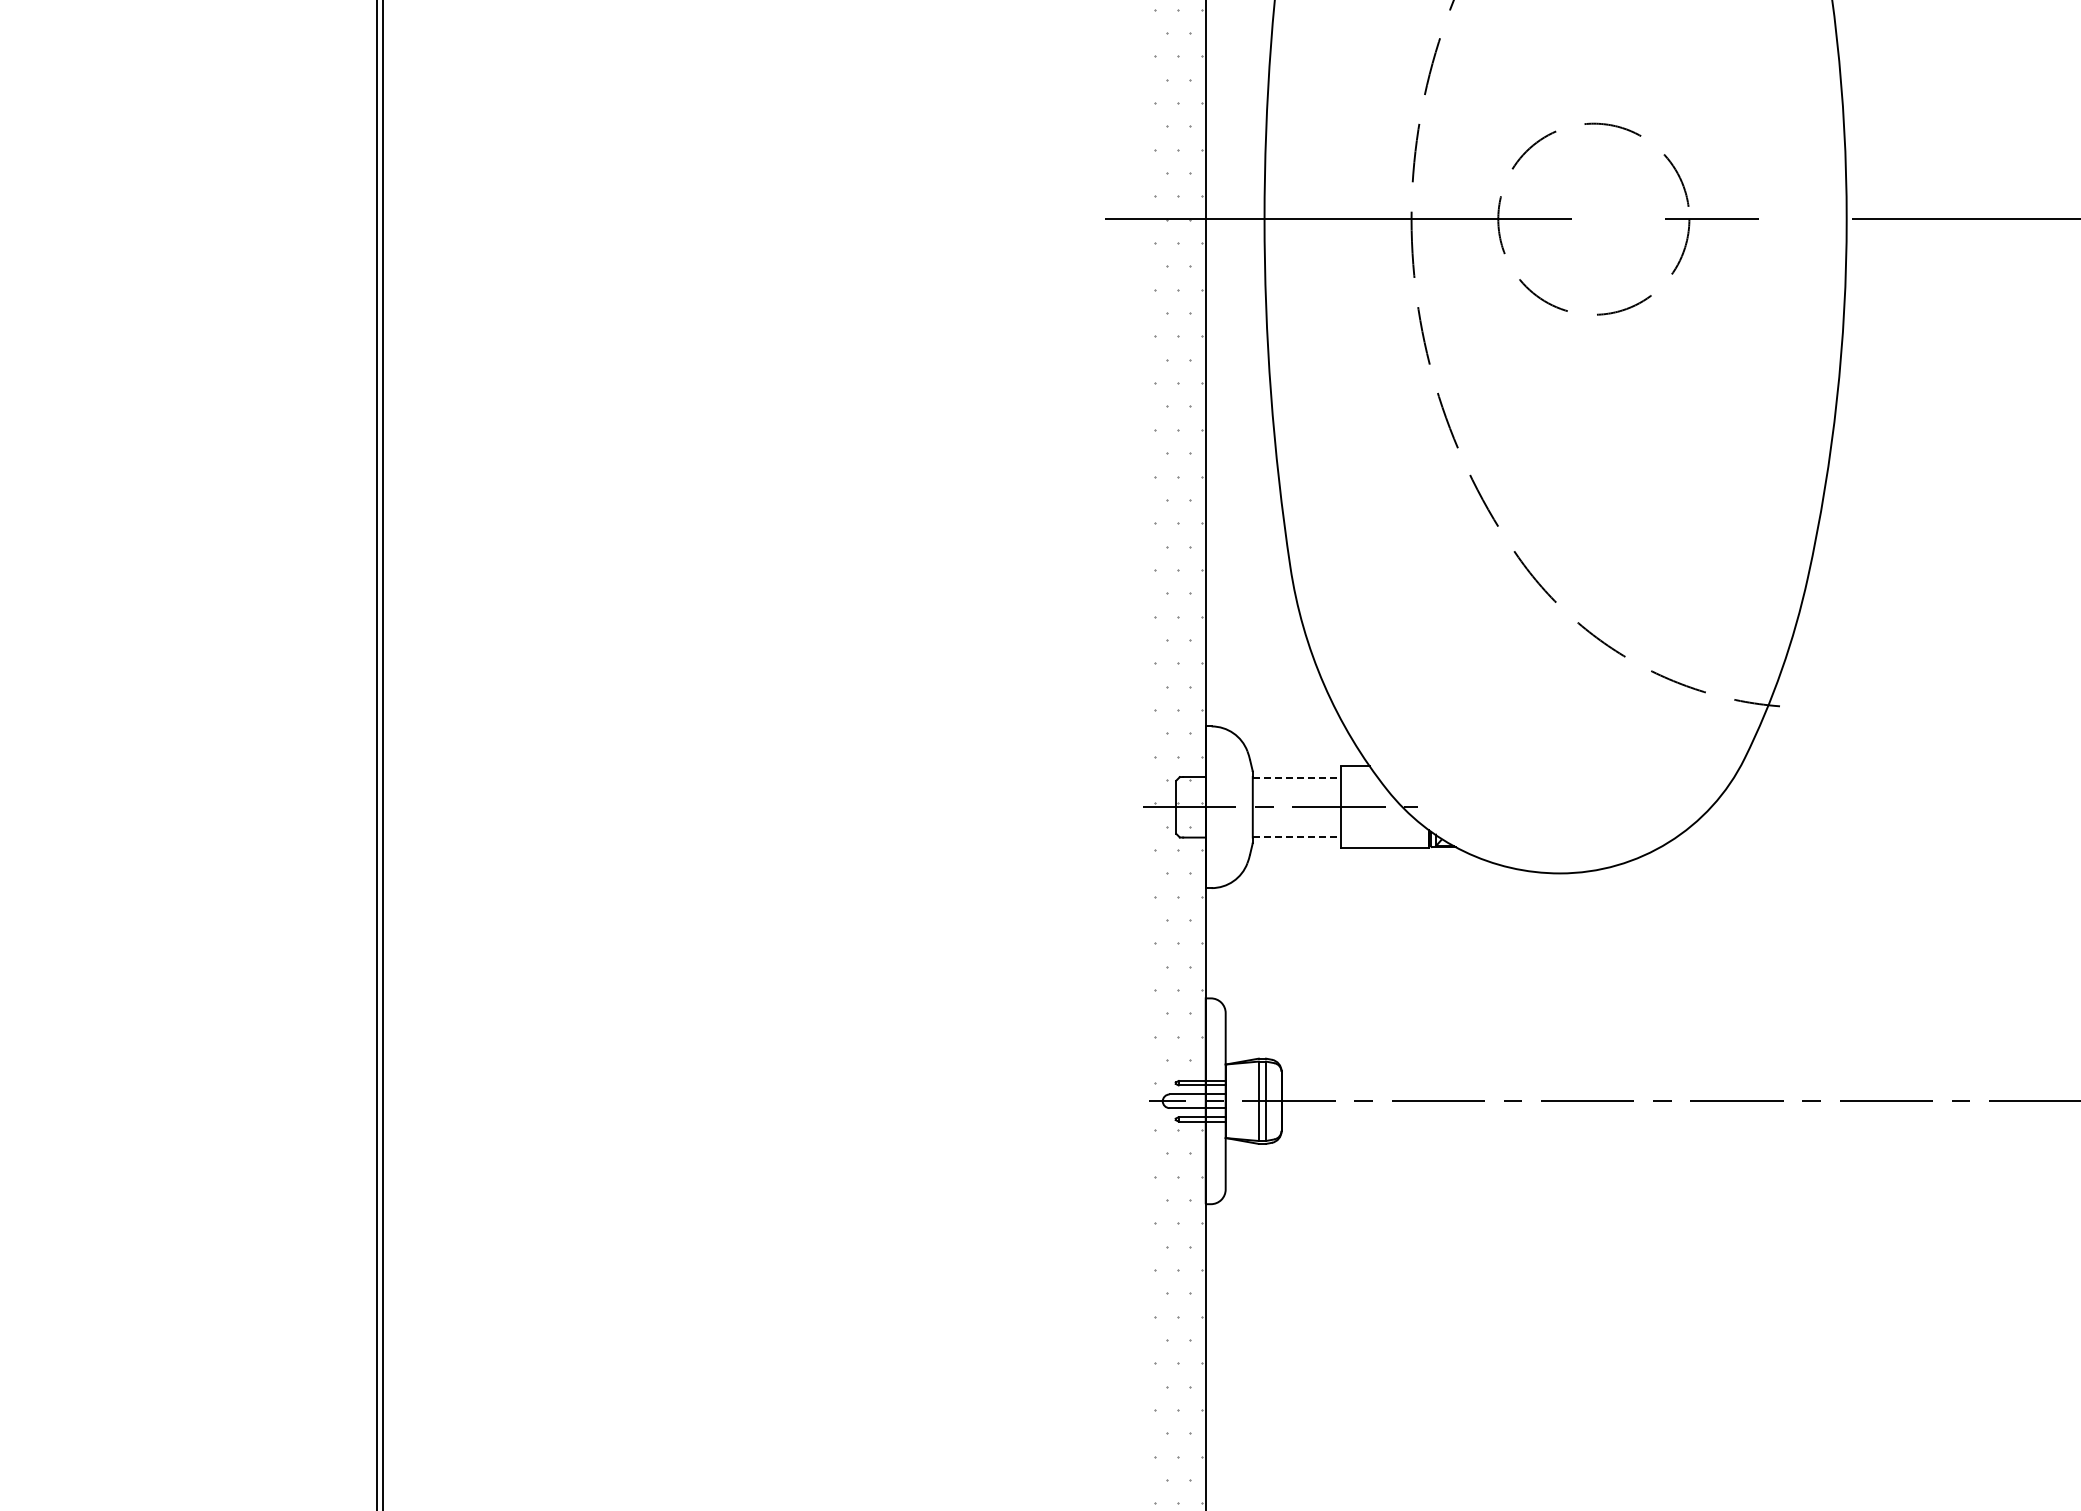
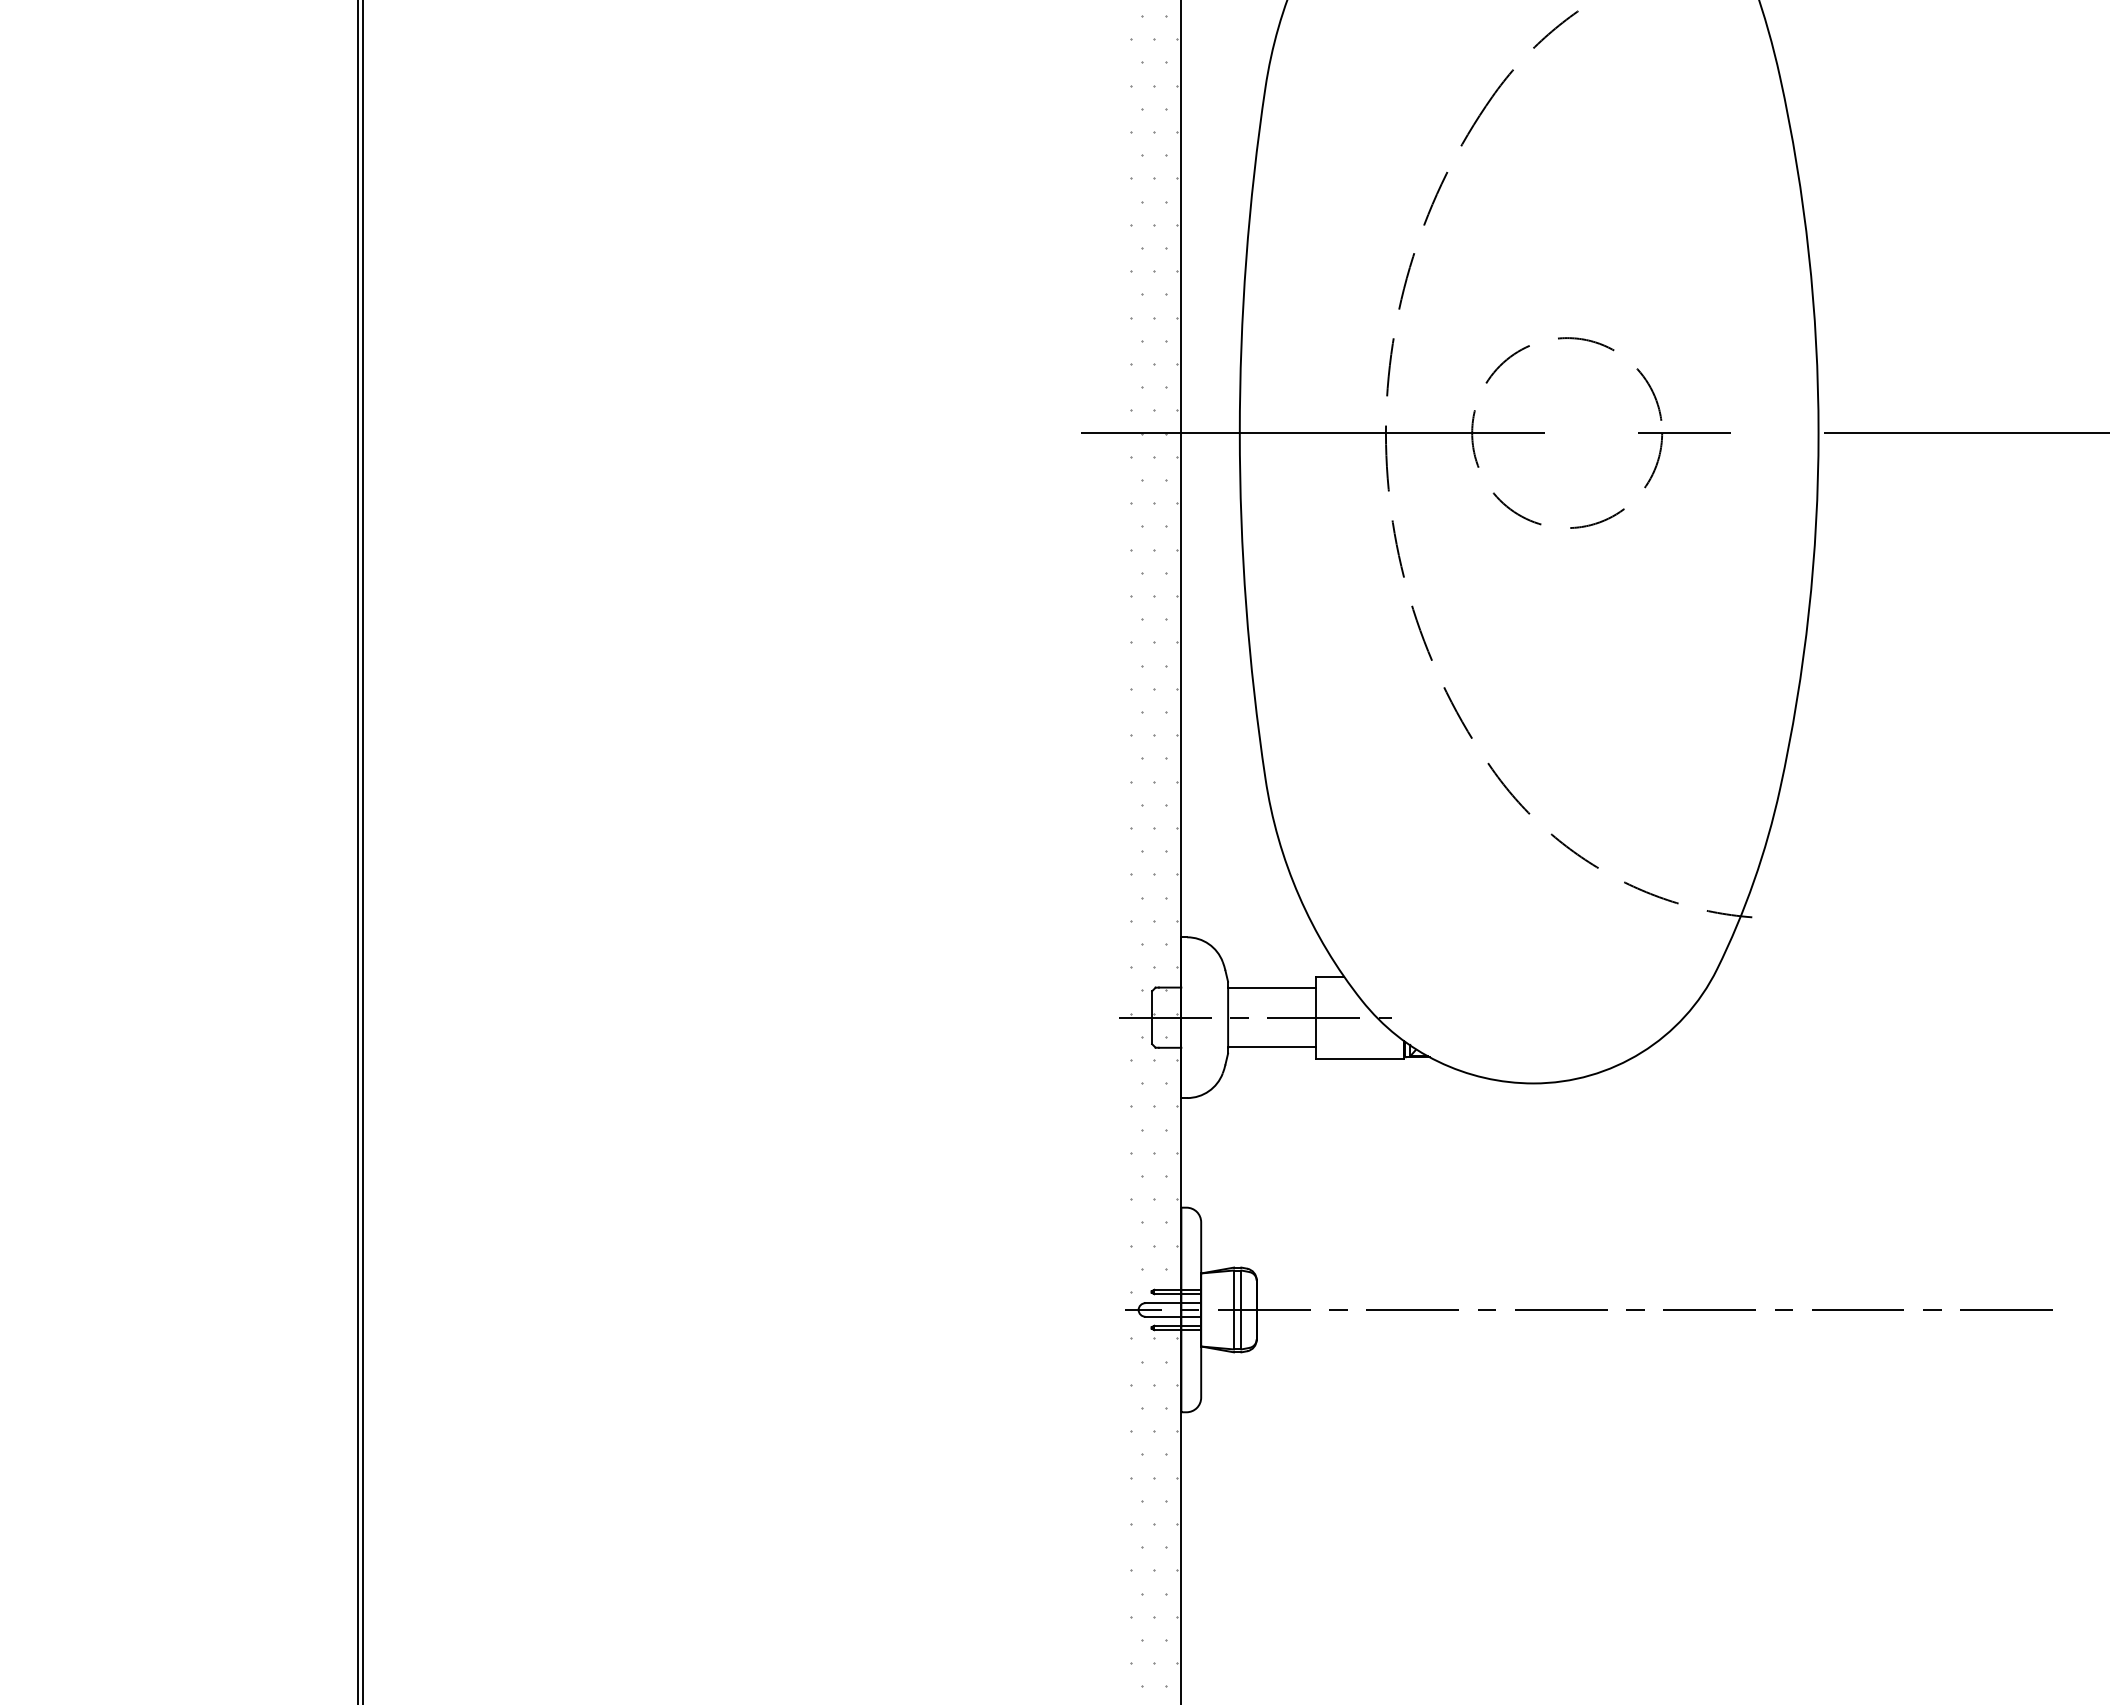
line: (1296, 777) -> (1271, 988), dashed -> solid
line: (1296, 836) -> (1271, 1046), dashed -> solid

